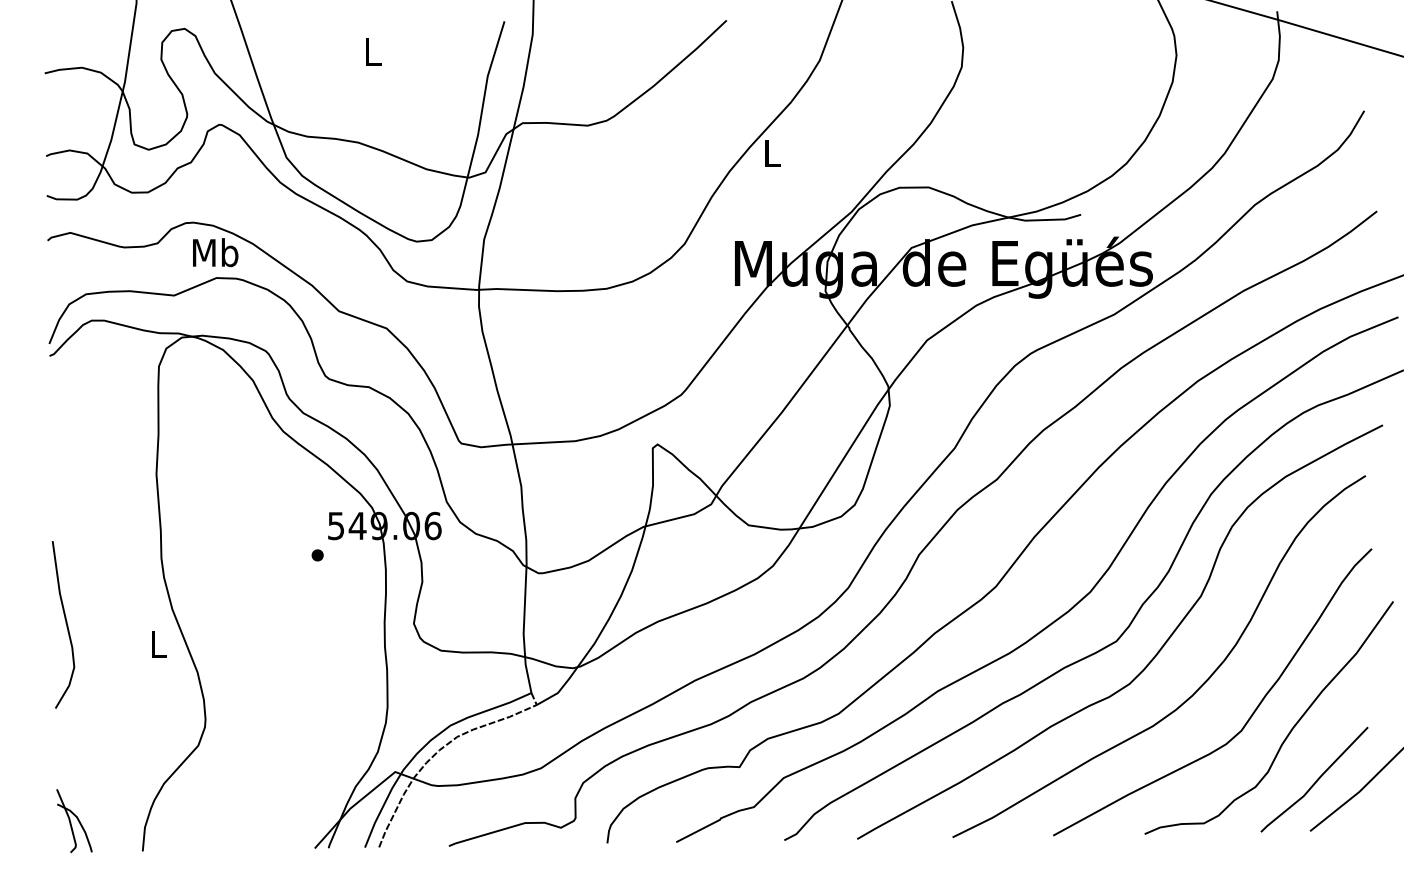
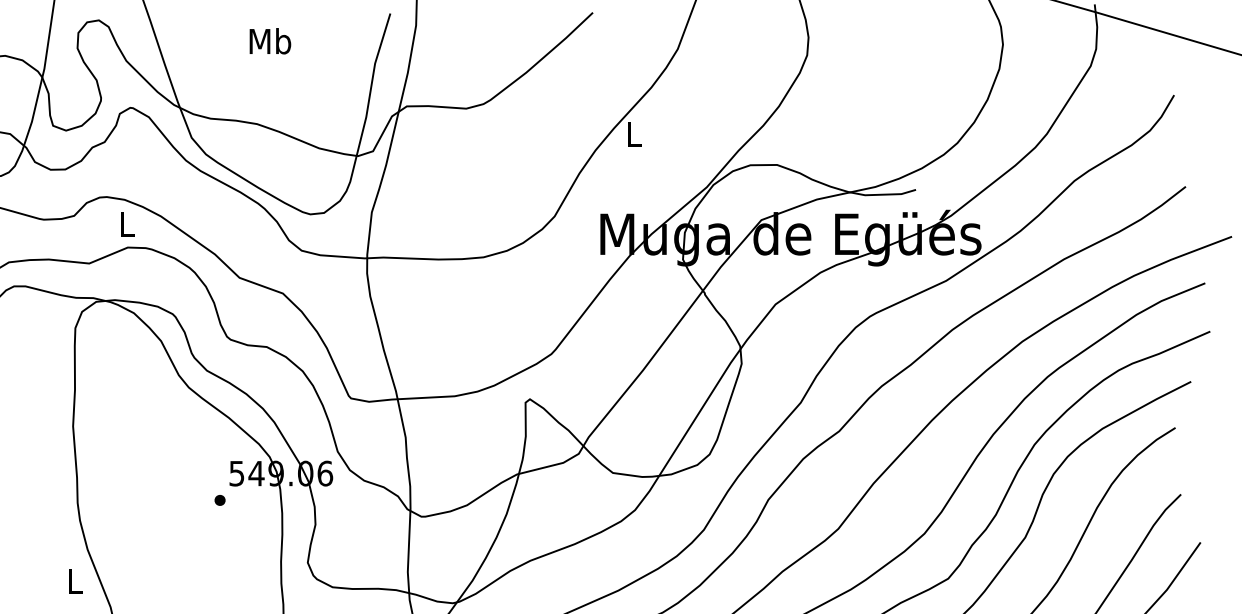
text: (372, 51) -> (270, 41), L -> Mb
text: (215, 252) -> (126, 224), Mb -> L

